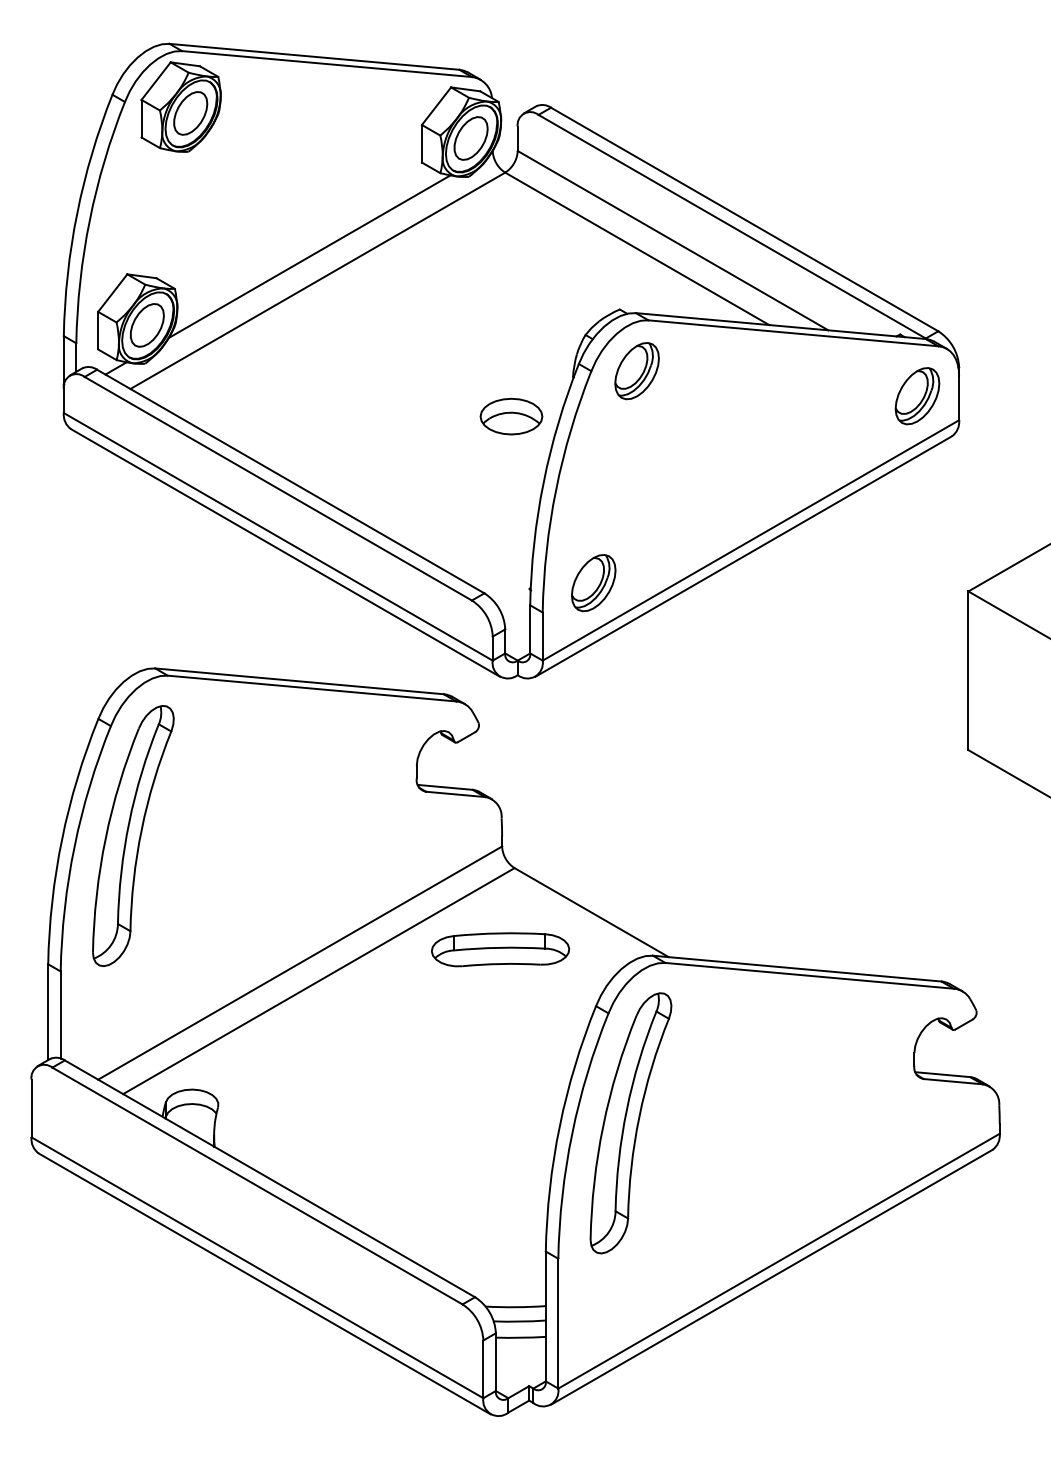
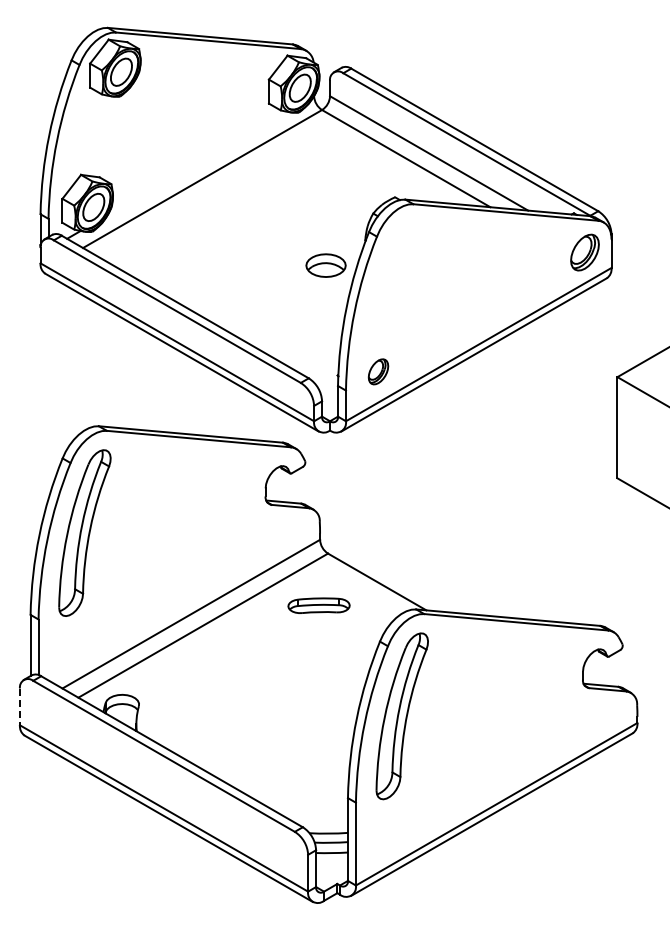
line: (309, 256) -> (197, 163), removed
part: (636, 370) -> (405, 236), removed
part: (593, 582) -> (378, 371), size x0.7
part: (499, 949) -> (318, 605), size x0.7
line: (30, 1109) -> (19, 707), solid -> dashed

